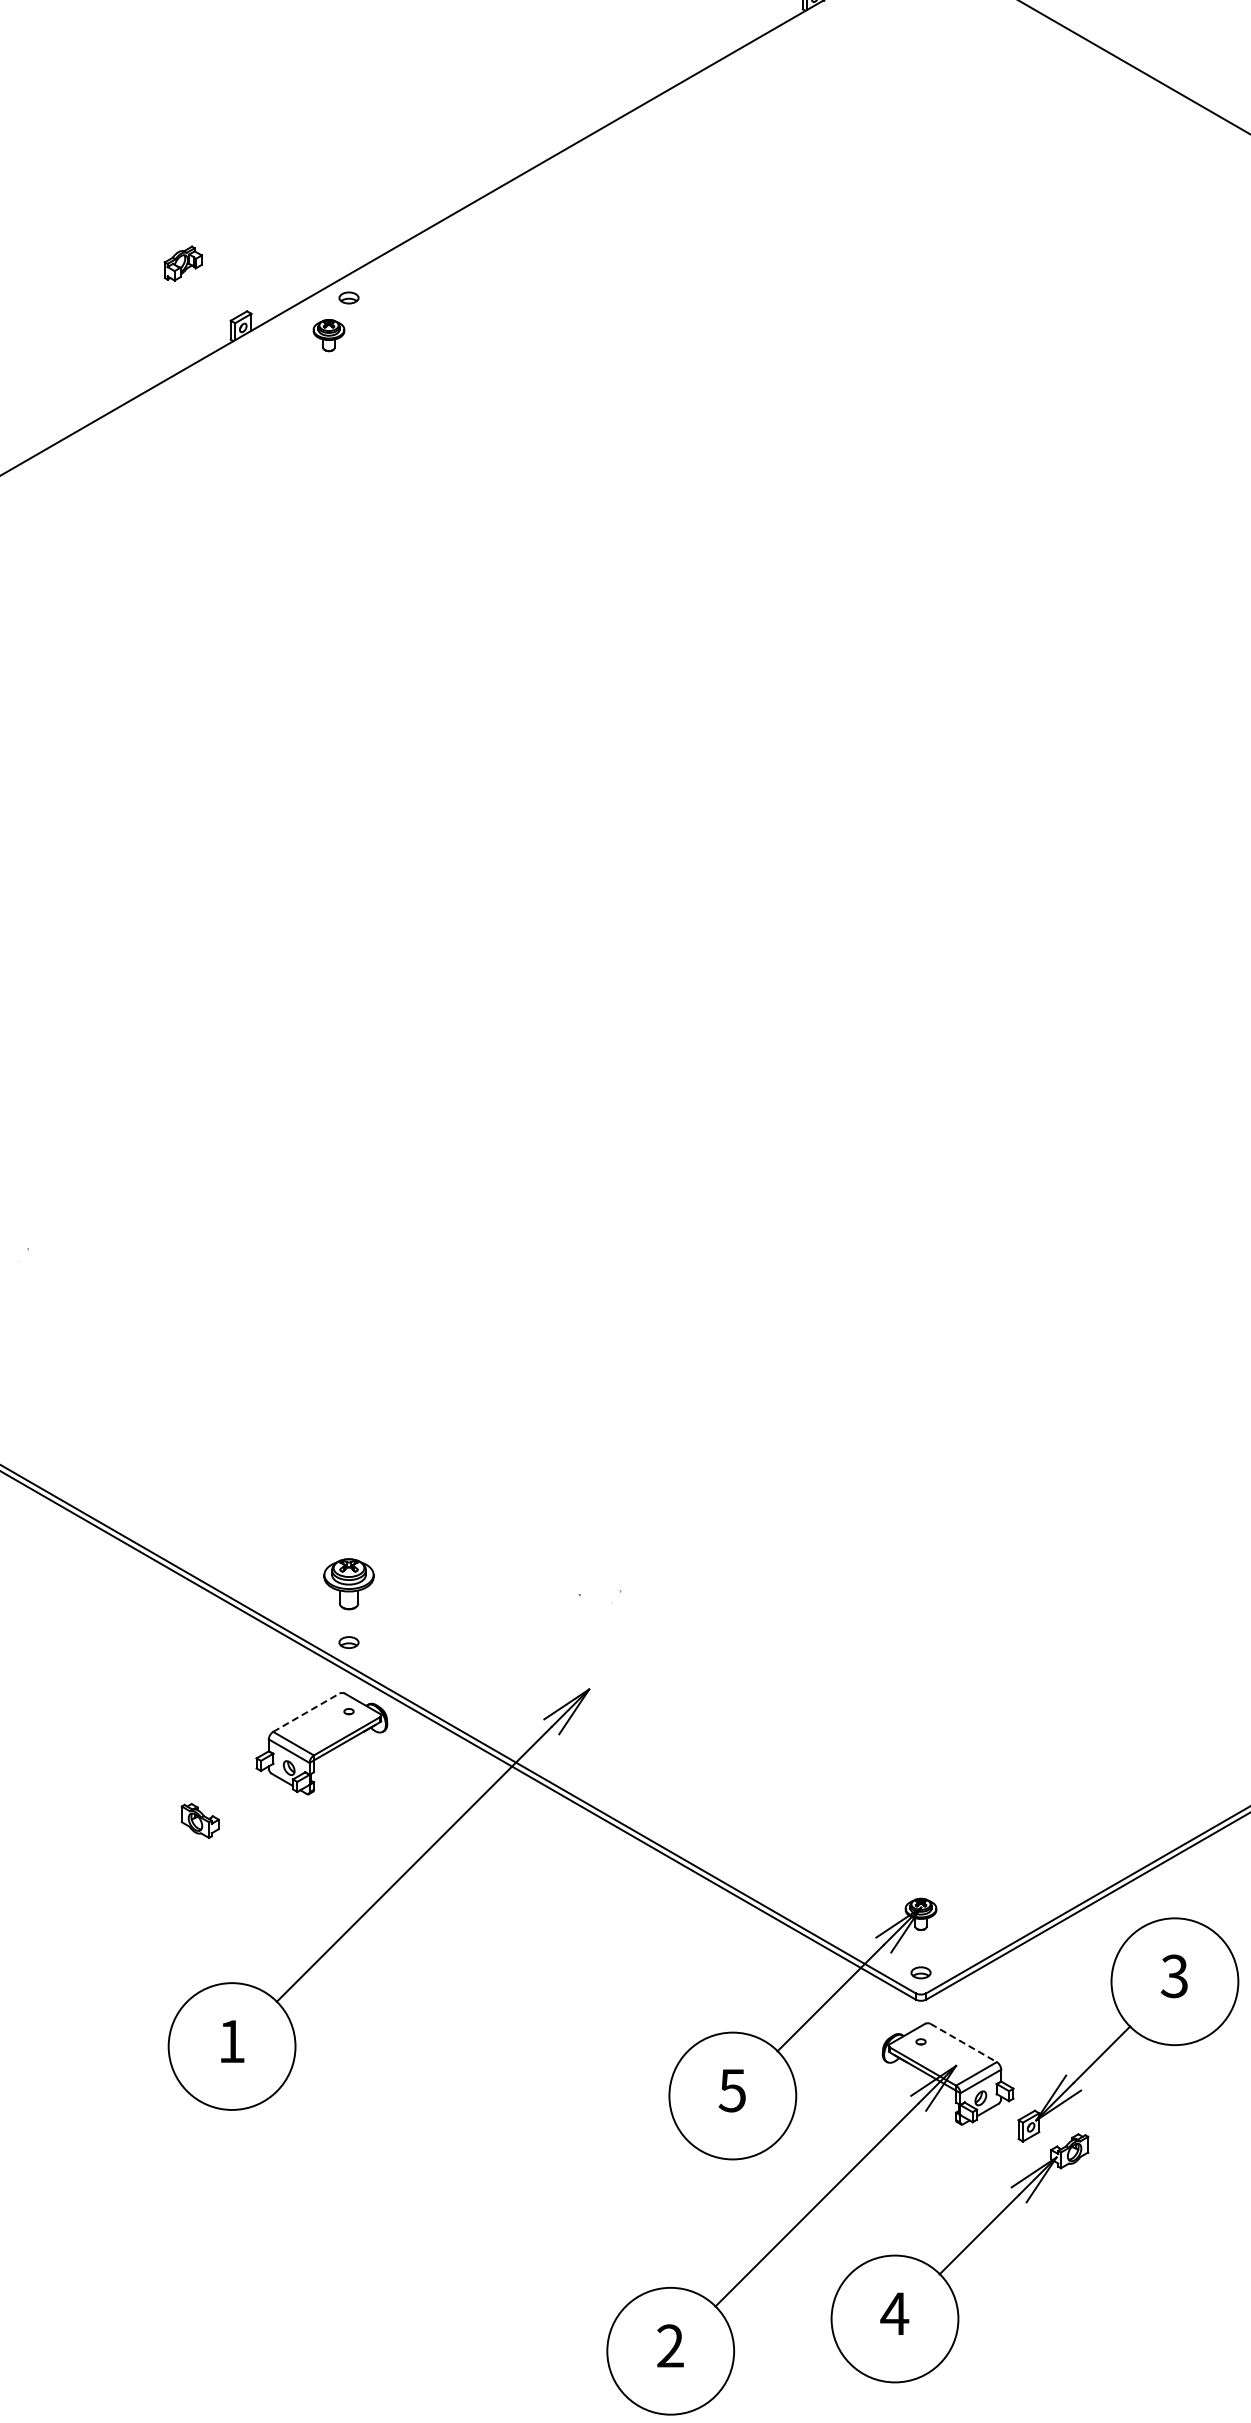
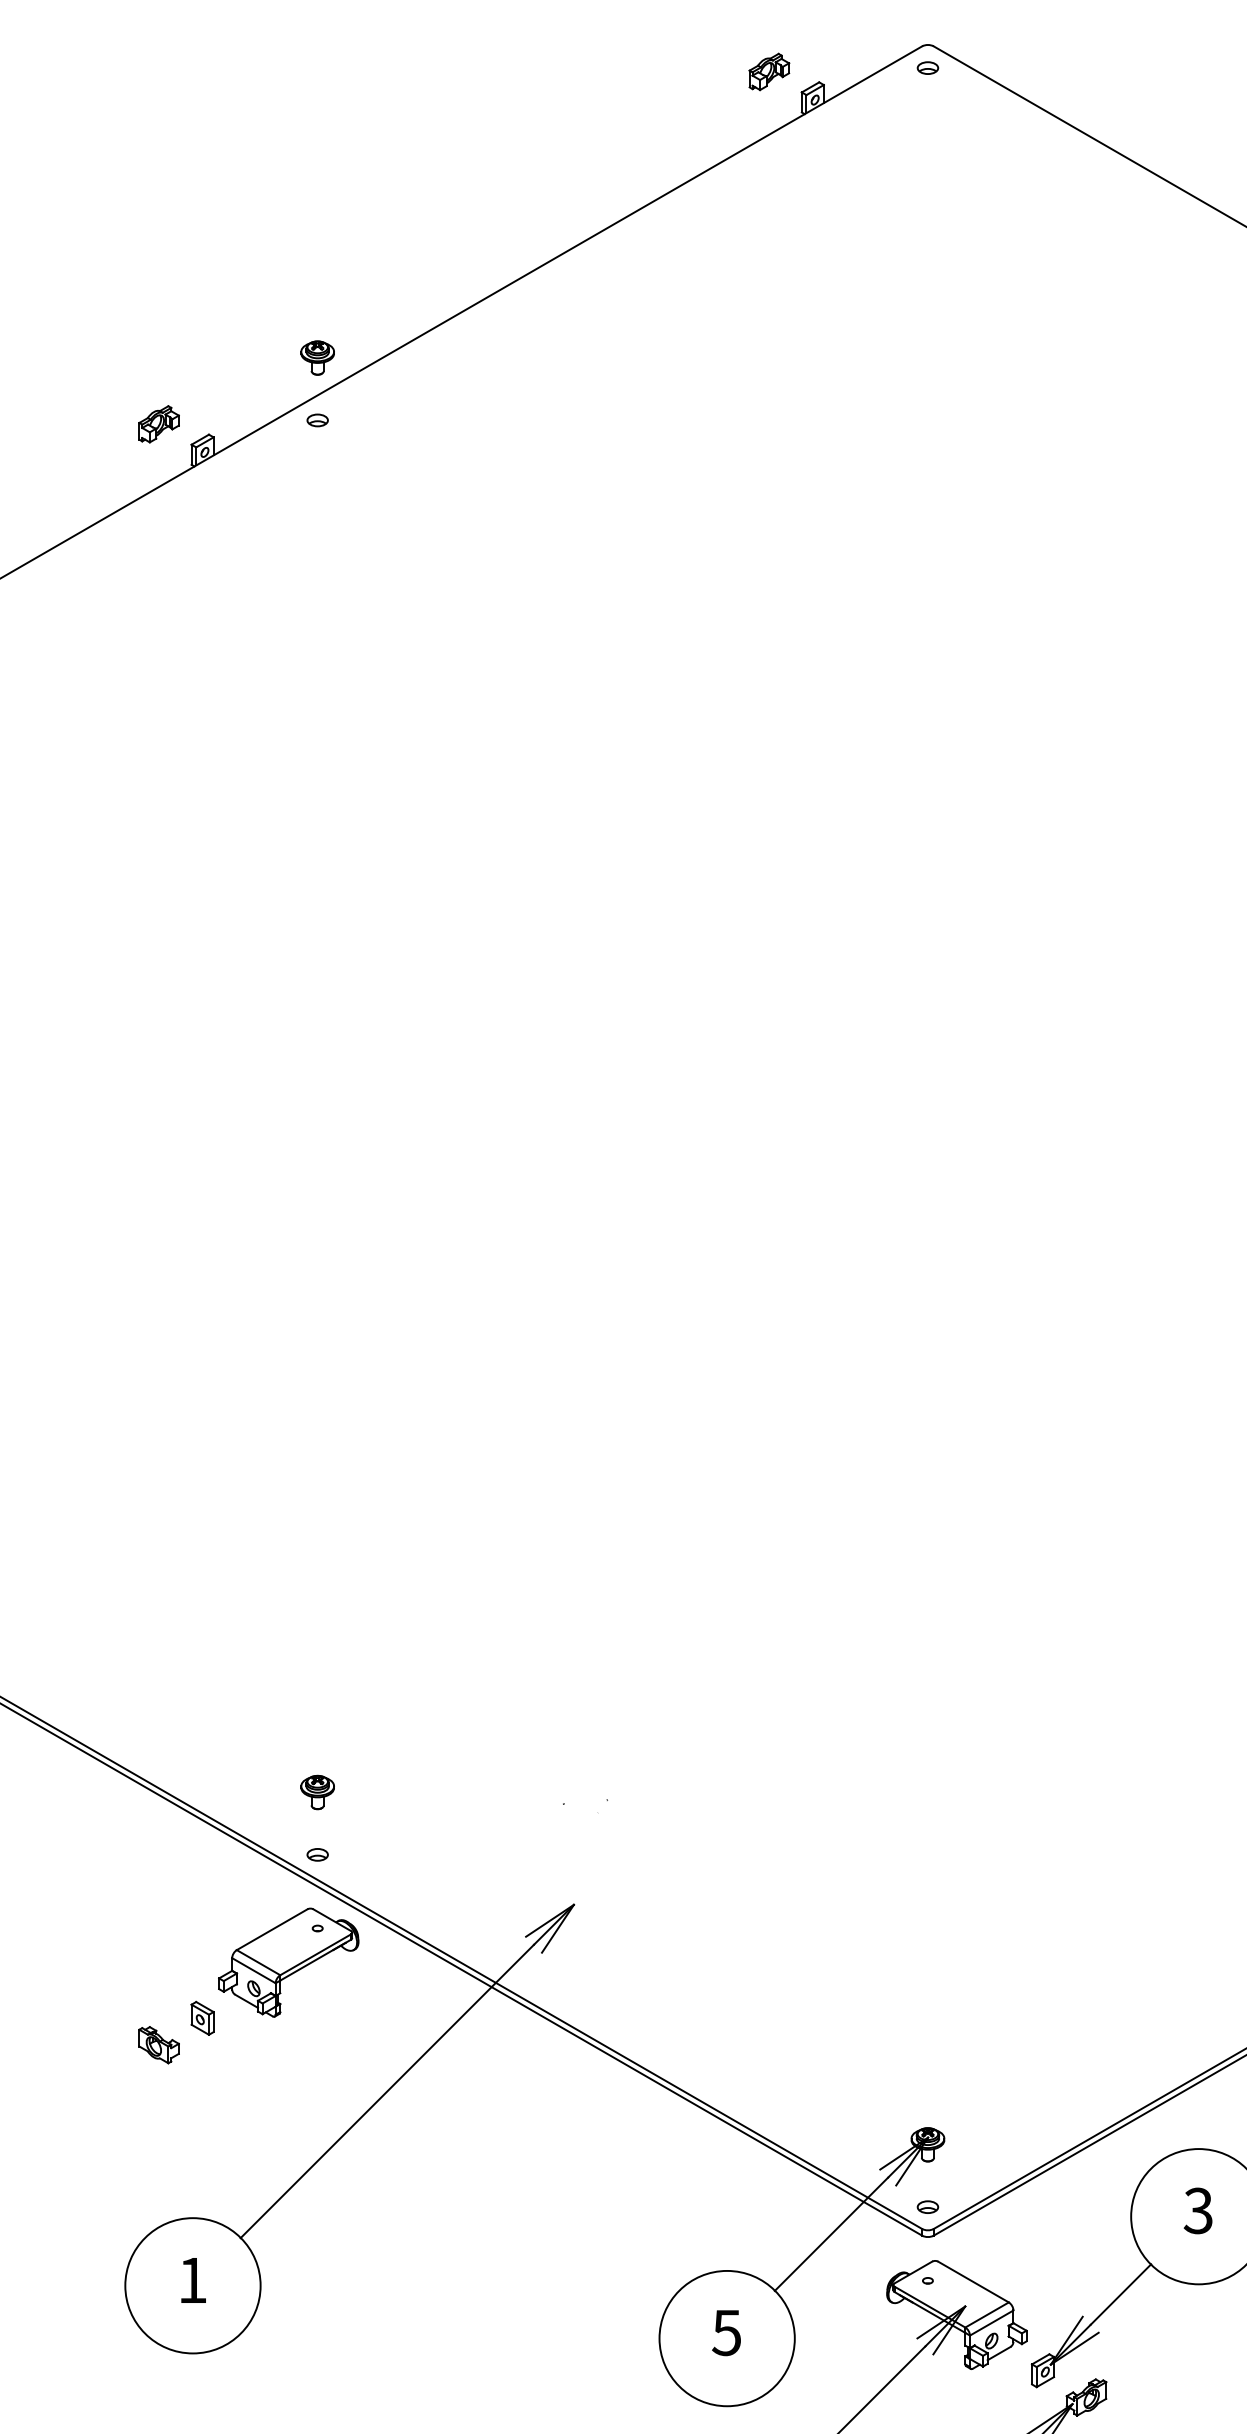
part: (182, 263) -> (158, 424), moved
part: (328, 335) -> (317, 358), moved
part: (348, 1583) -> (317, 1791), size x0.62
line: (306, 1712) -> (272, 1929), dashed -> solid
part: (240, 1795) -> (201, 2017), added
line: (964, 2043) -> (974, 2282), dashed -> solid

